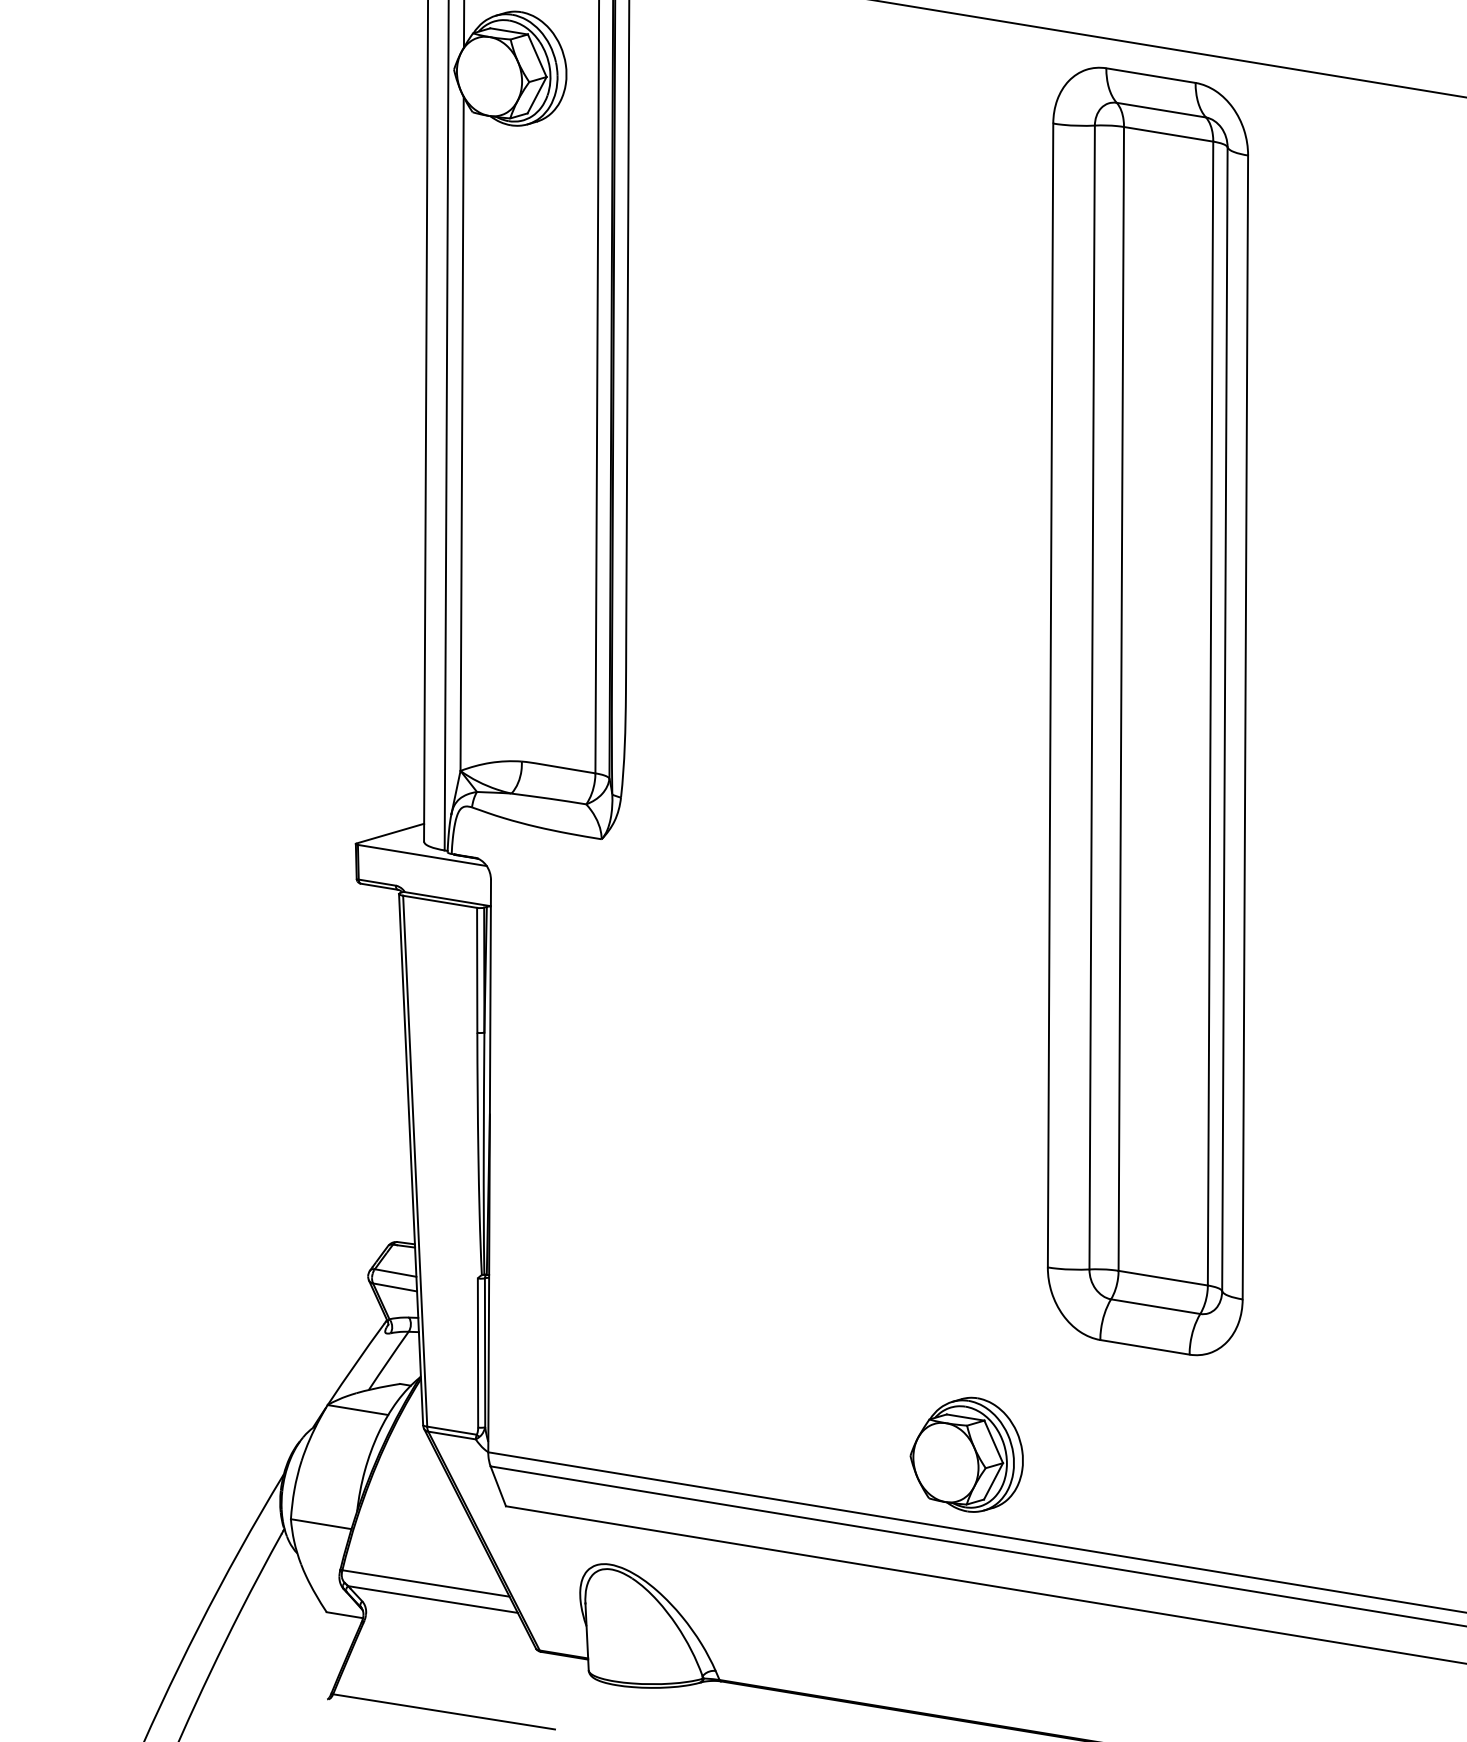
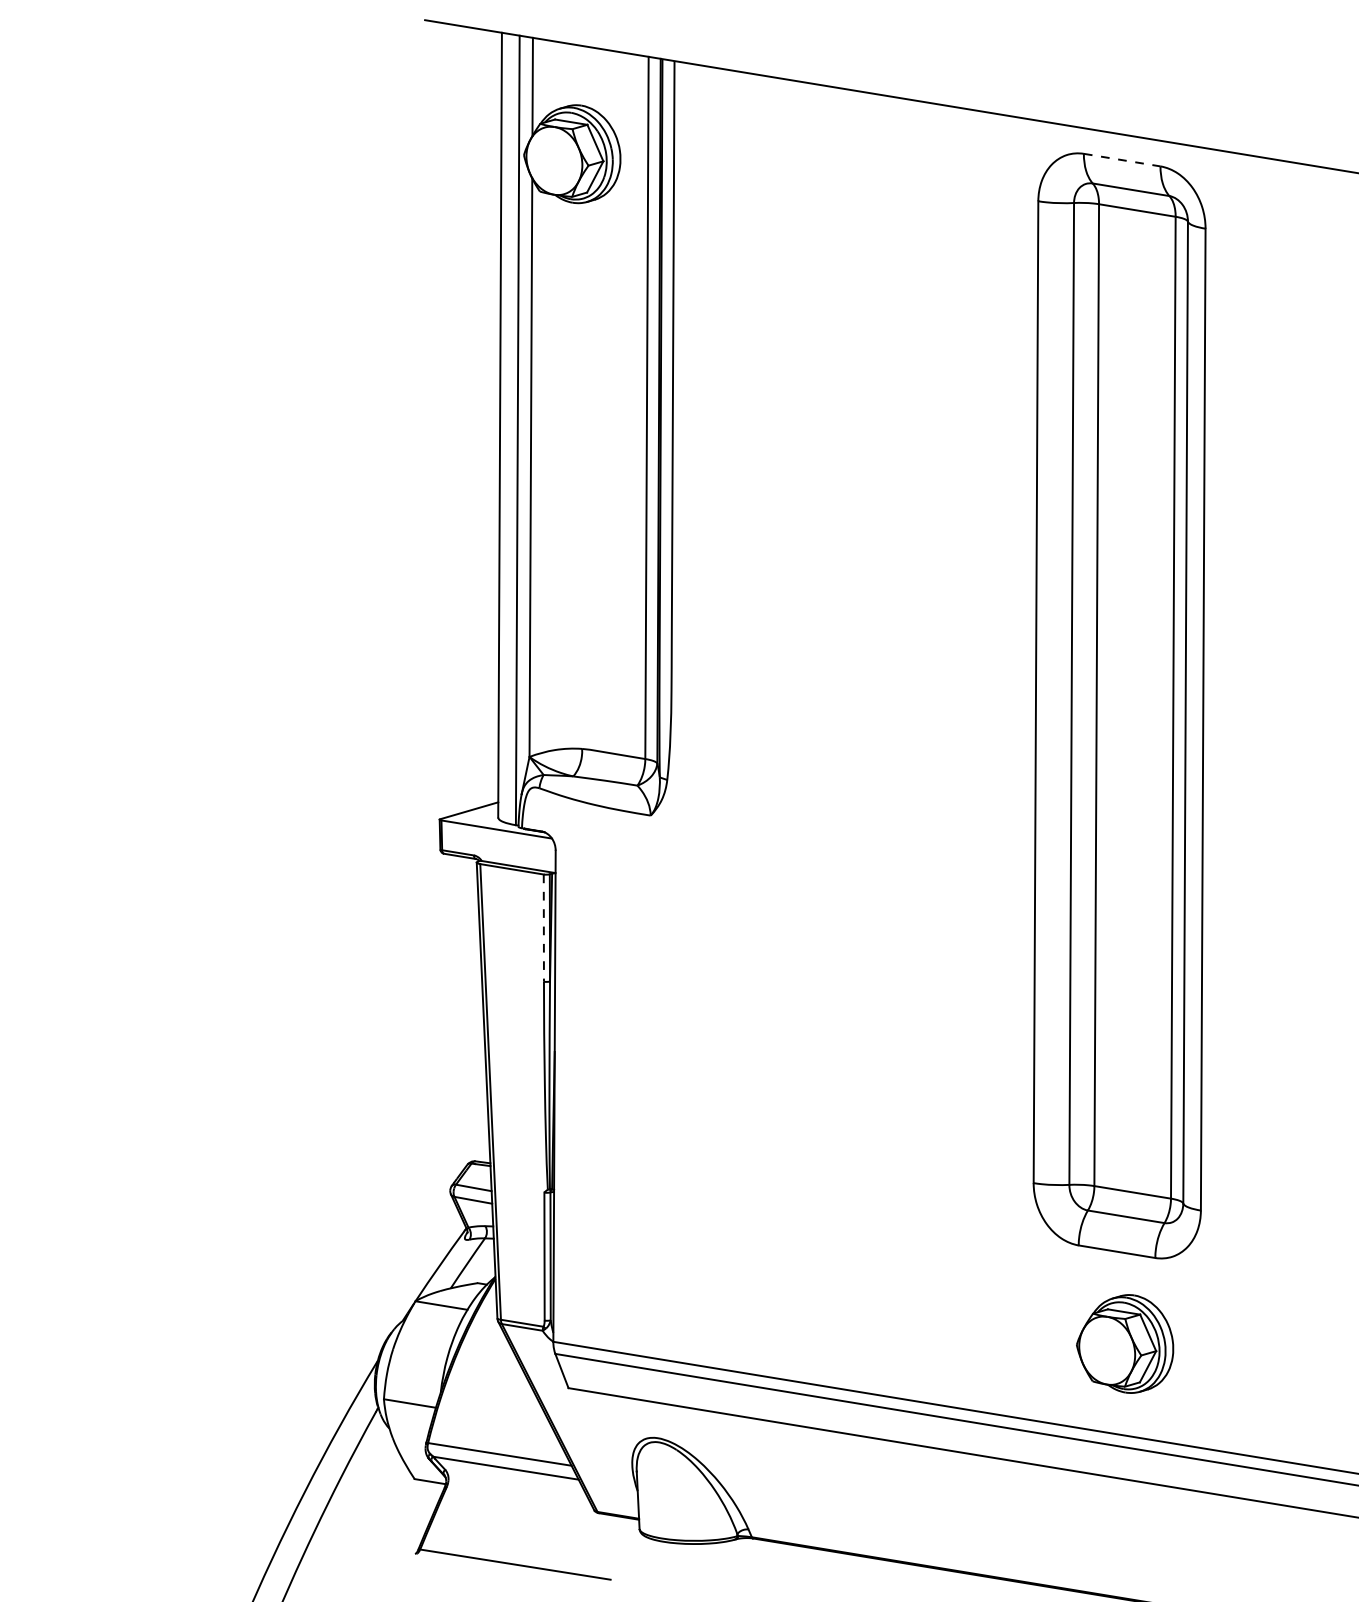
line: (1151, 76) -> (1122, 160), solid -> dashed
line: (476, 970) -> (543, 928), solid -> dashed
part: (967, 1454) -> (1125, 1343), moved

